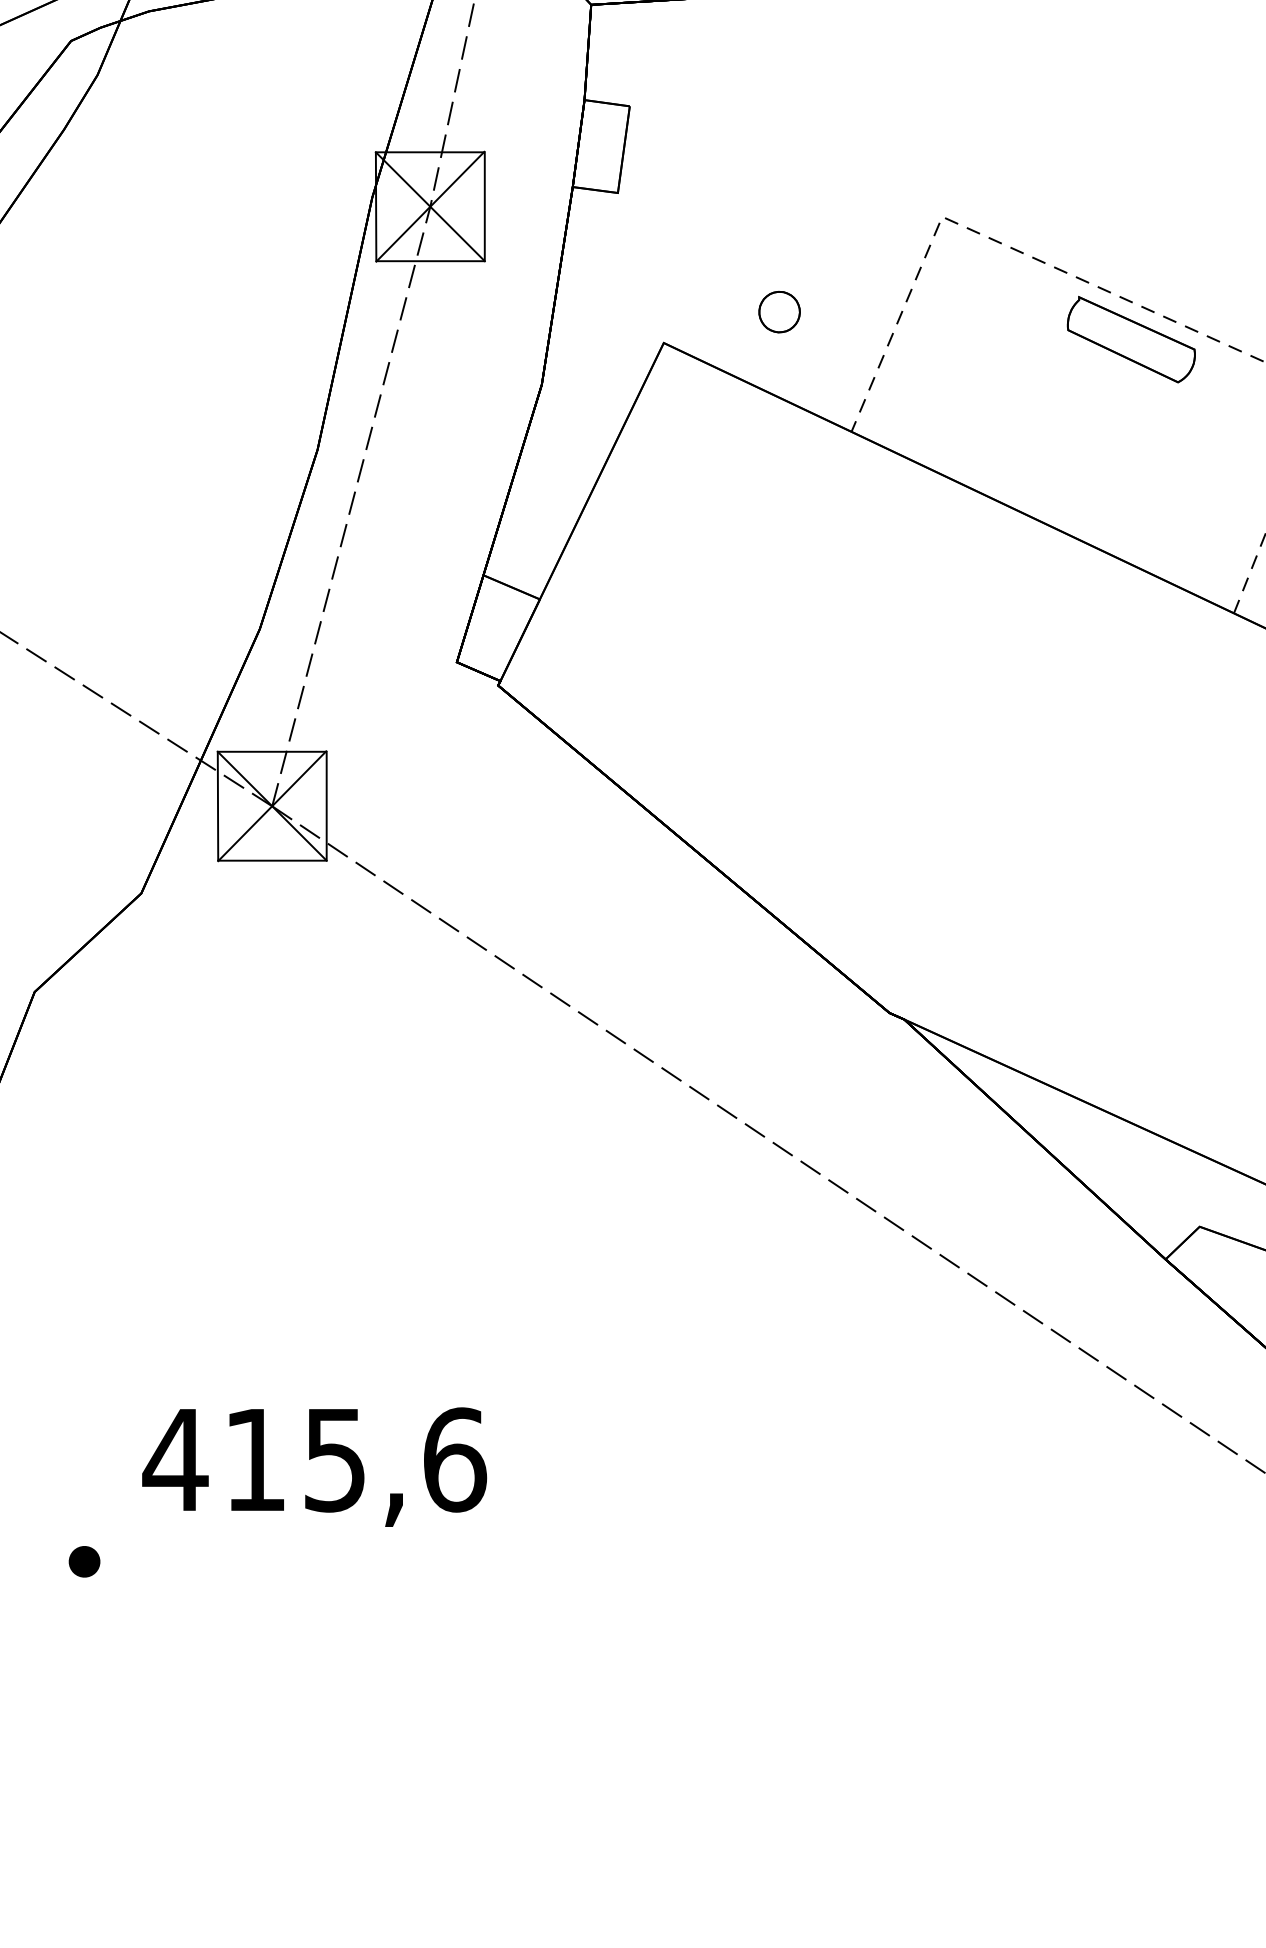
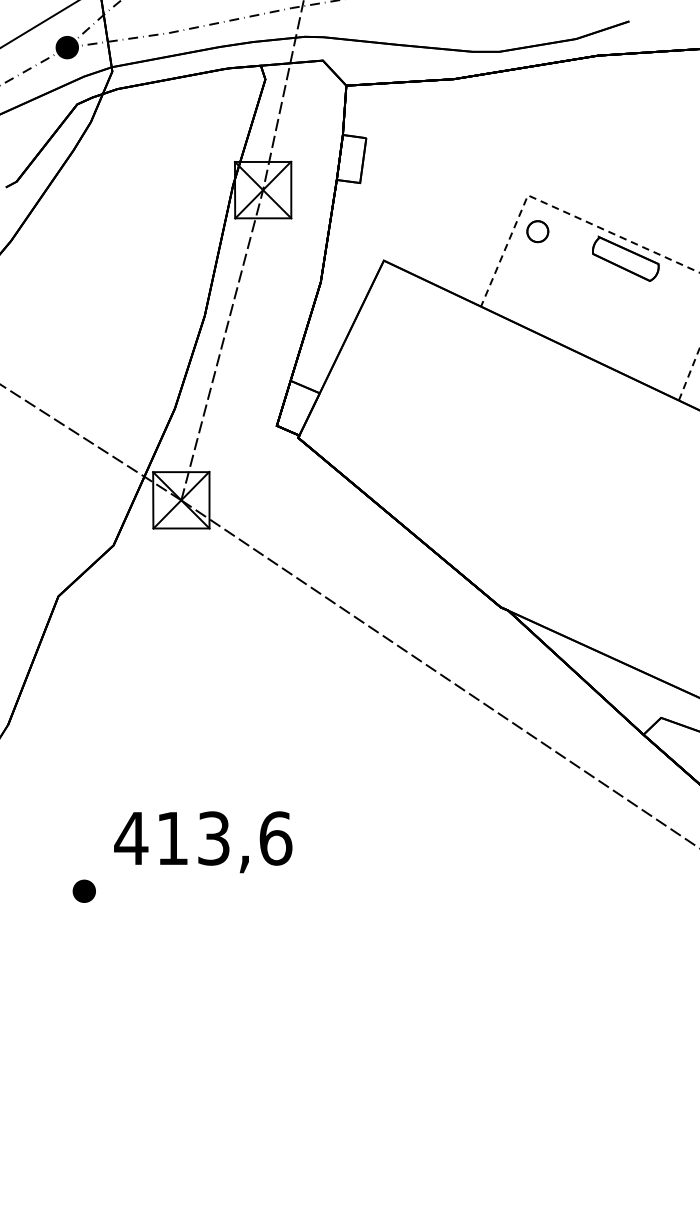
part: (778, 311) -> (537, 231), moved
text: (334, 1459) -> (213, 838), 415,6 -> 413,6
part: (83, 1560) -> (83, 890), size x1.43

